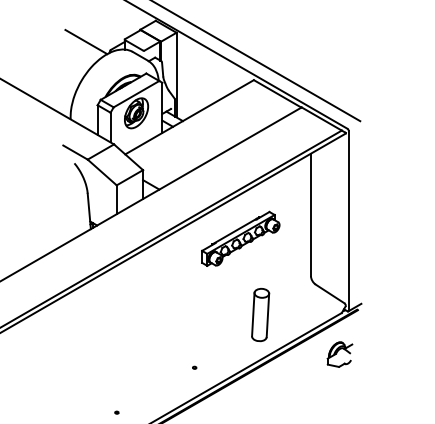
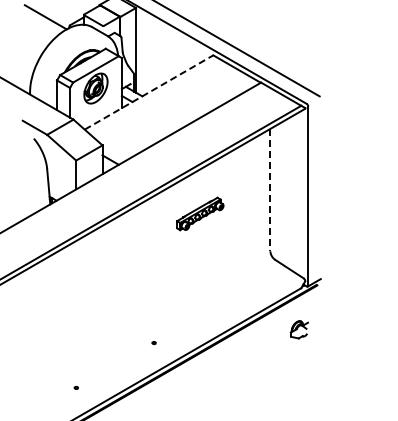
line: (190, 117) -> (149, 92), solid -> dashed
line: (310, 215) -> (269, 190), solid -> dashed
part: (240, 238) -> (199, 213), size x0.6
part: (260, 315) -> (219, 290), removed
part: (339, 354) -> (298, 329), size x0.7

